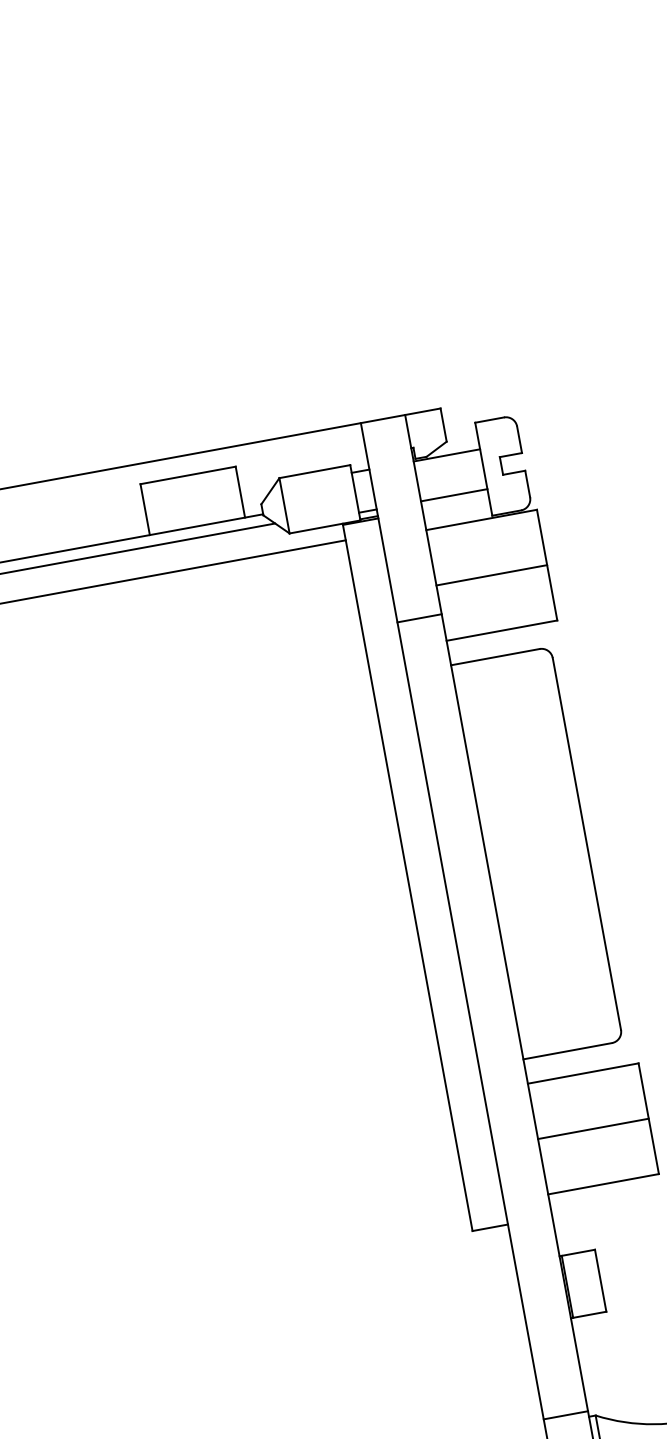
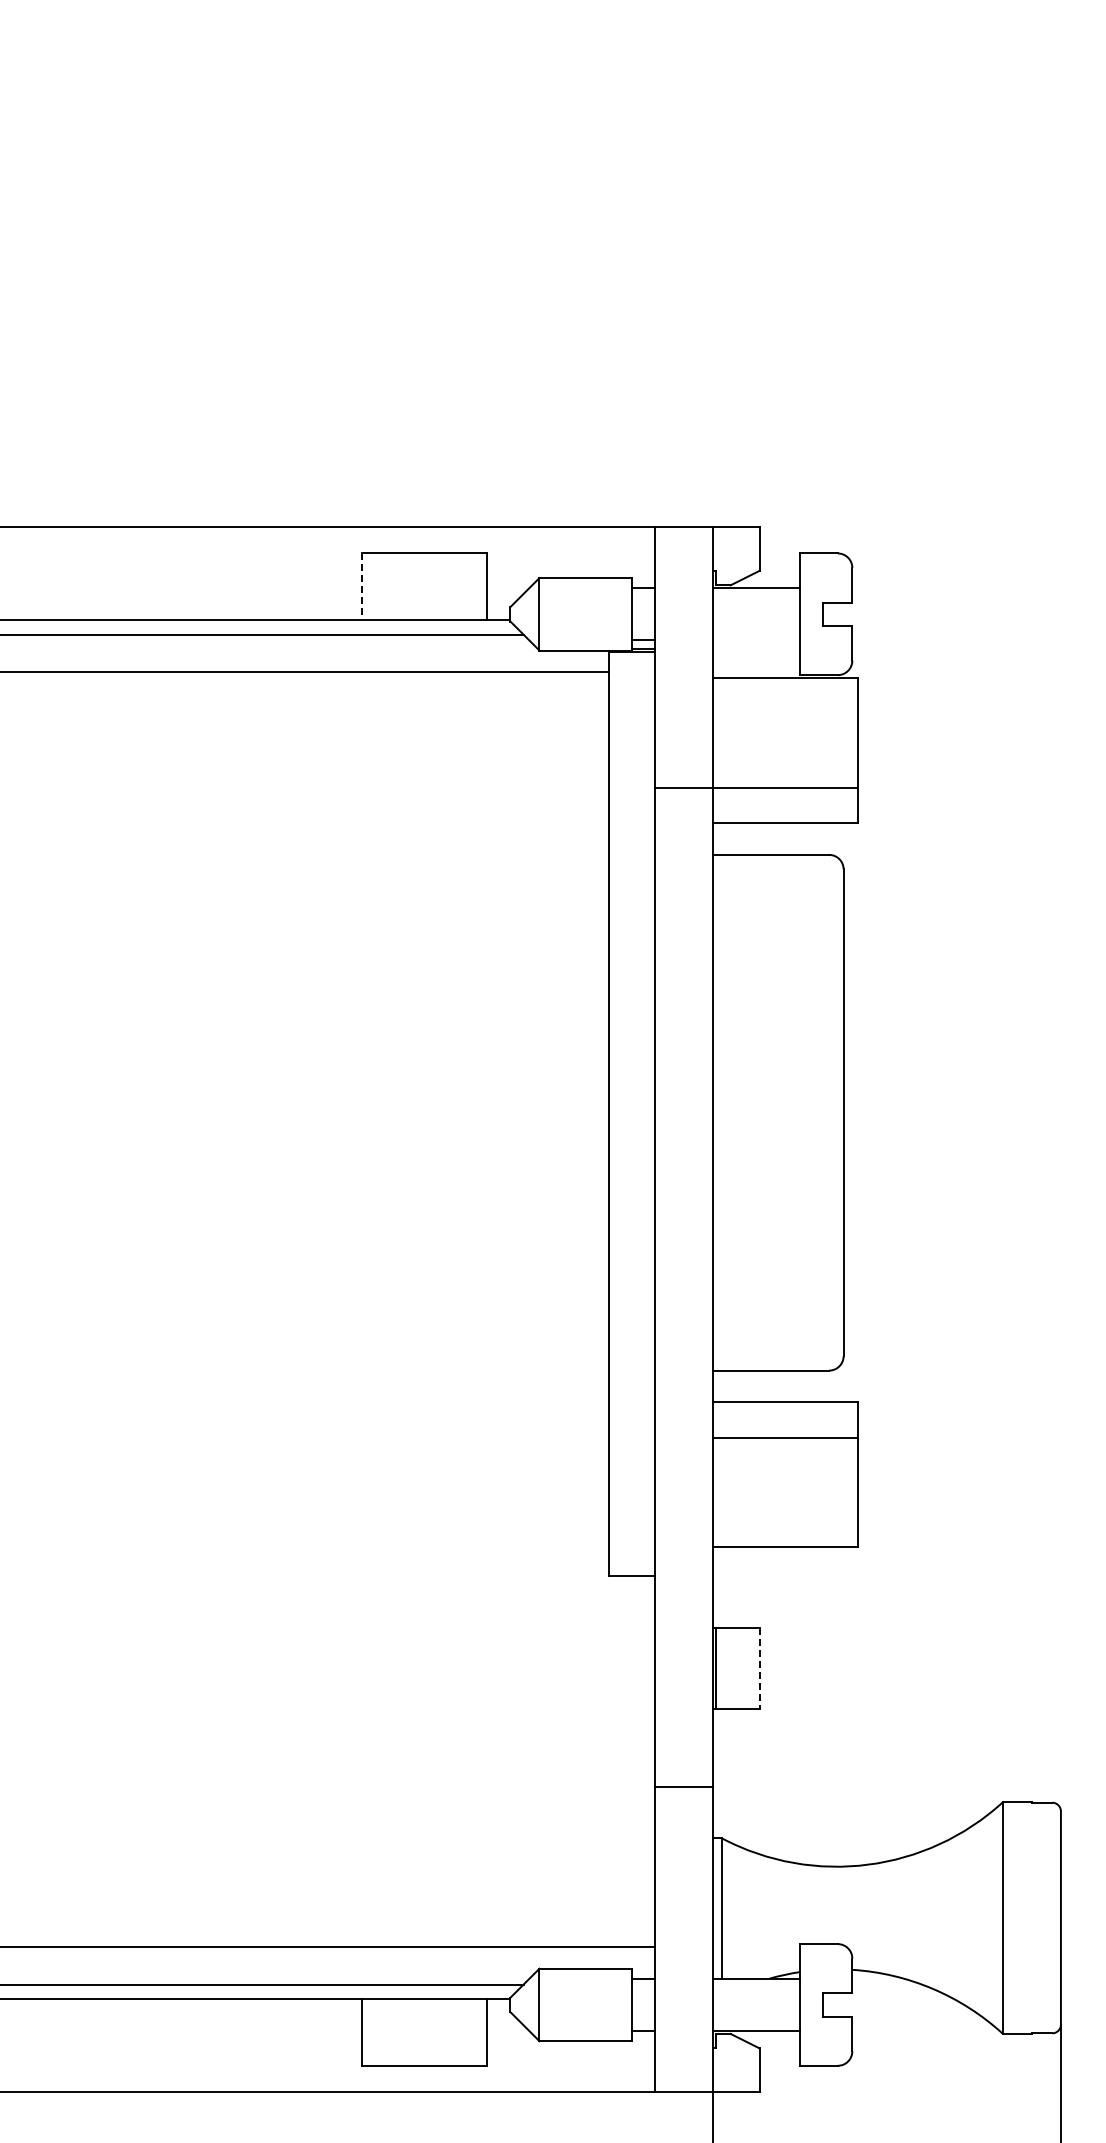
line: (454, 495) -> (756, 640), removed
line: (145, 510) -> (362, 587), solid -> dashed
line: (491, 575) -> (785, 788), moved
line: (593, 1128) -> (785, 1437), moved
line: (600, 1280) -> (759, 1668), solid -> dashed
line: (566, 1415) -> (684, 1787), moved

